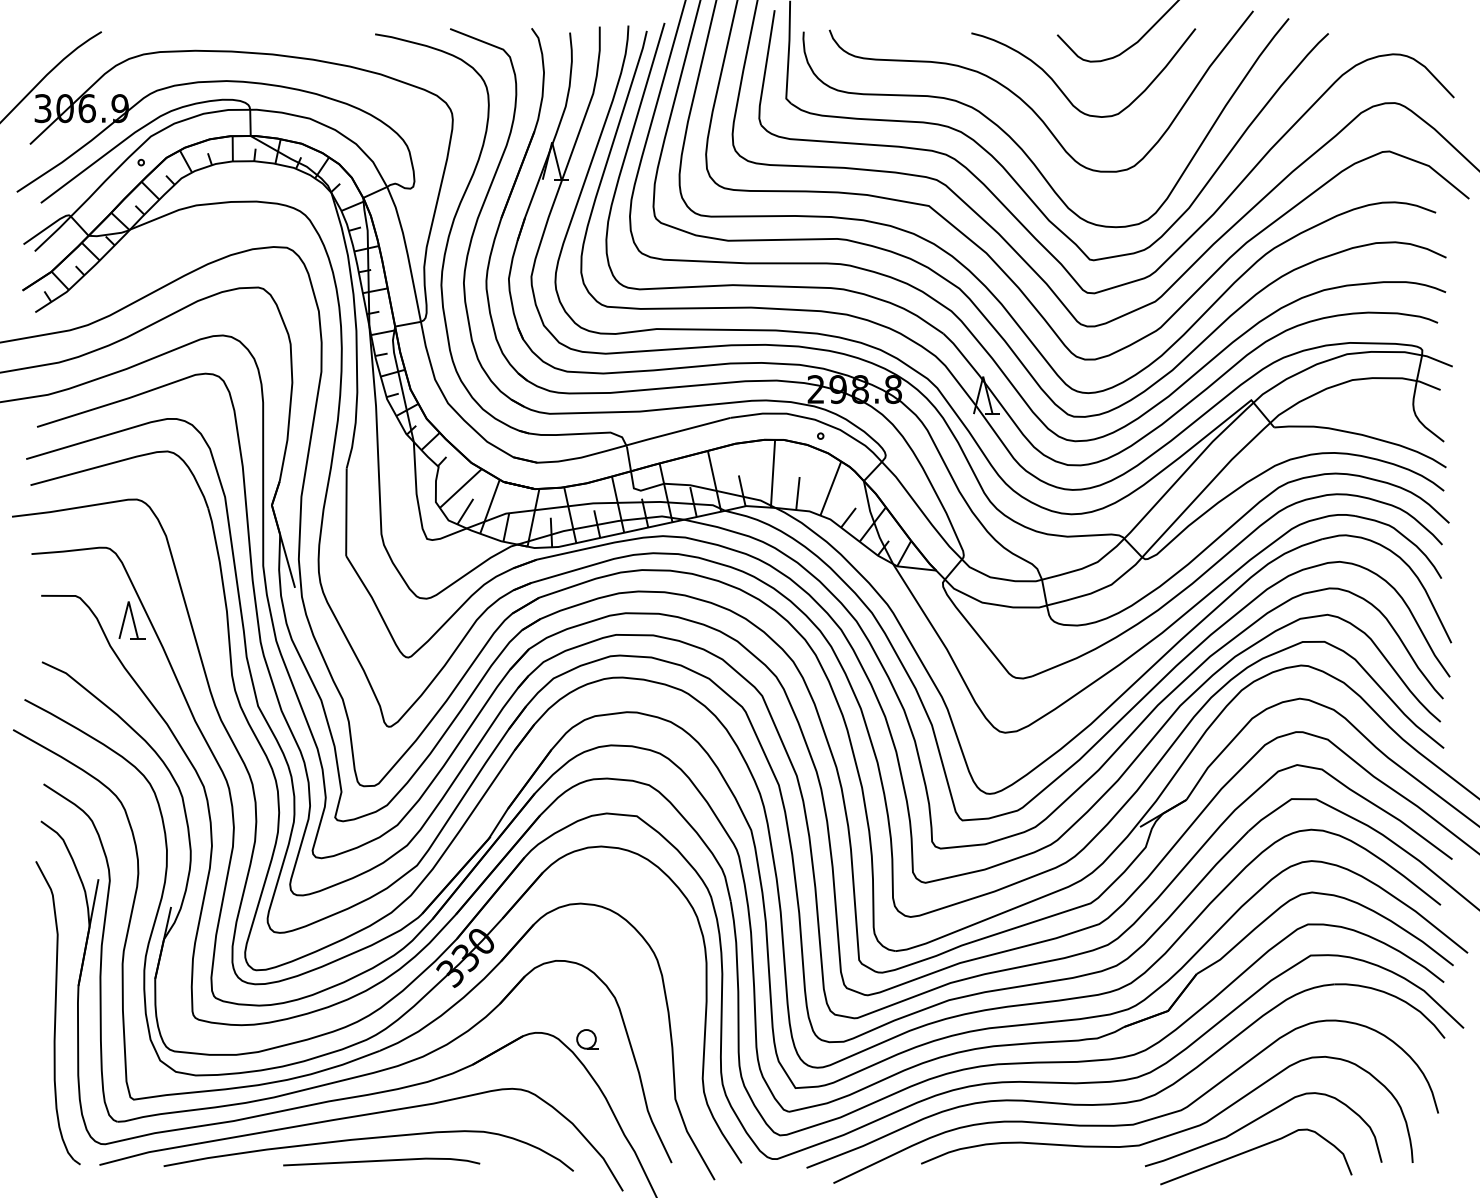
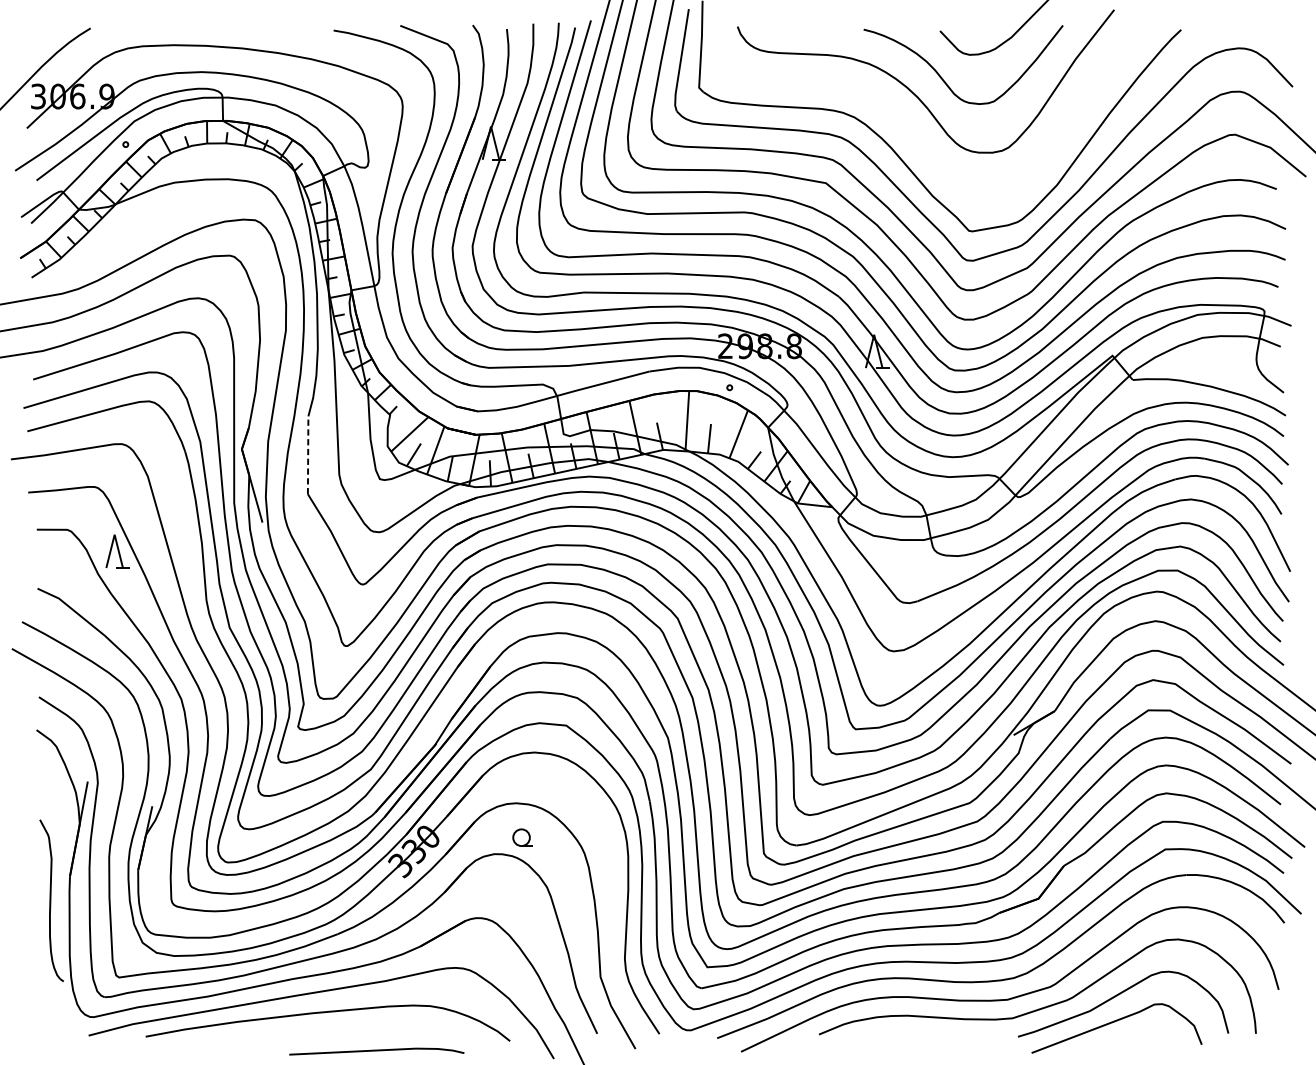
curve: (1021, 147) -> (908, 131), removed
line: (346, 512) -> (308, 455), solid -> dashed
part: (57, 1013) -> (51, 900), size x0.6
part: (587, 1039) -> (522, 837), moved
line: (381, 1161) -> (376, 1051), moved

